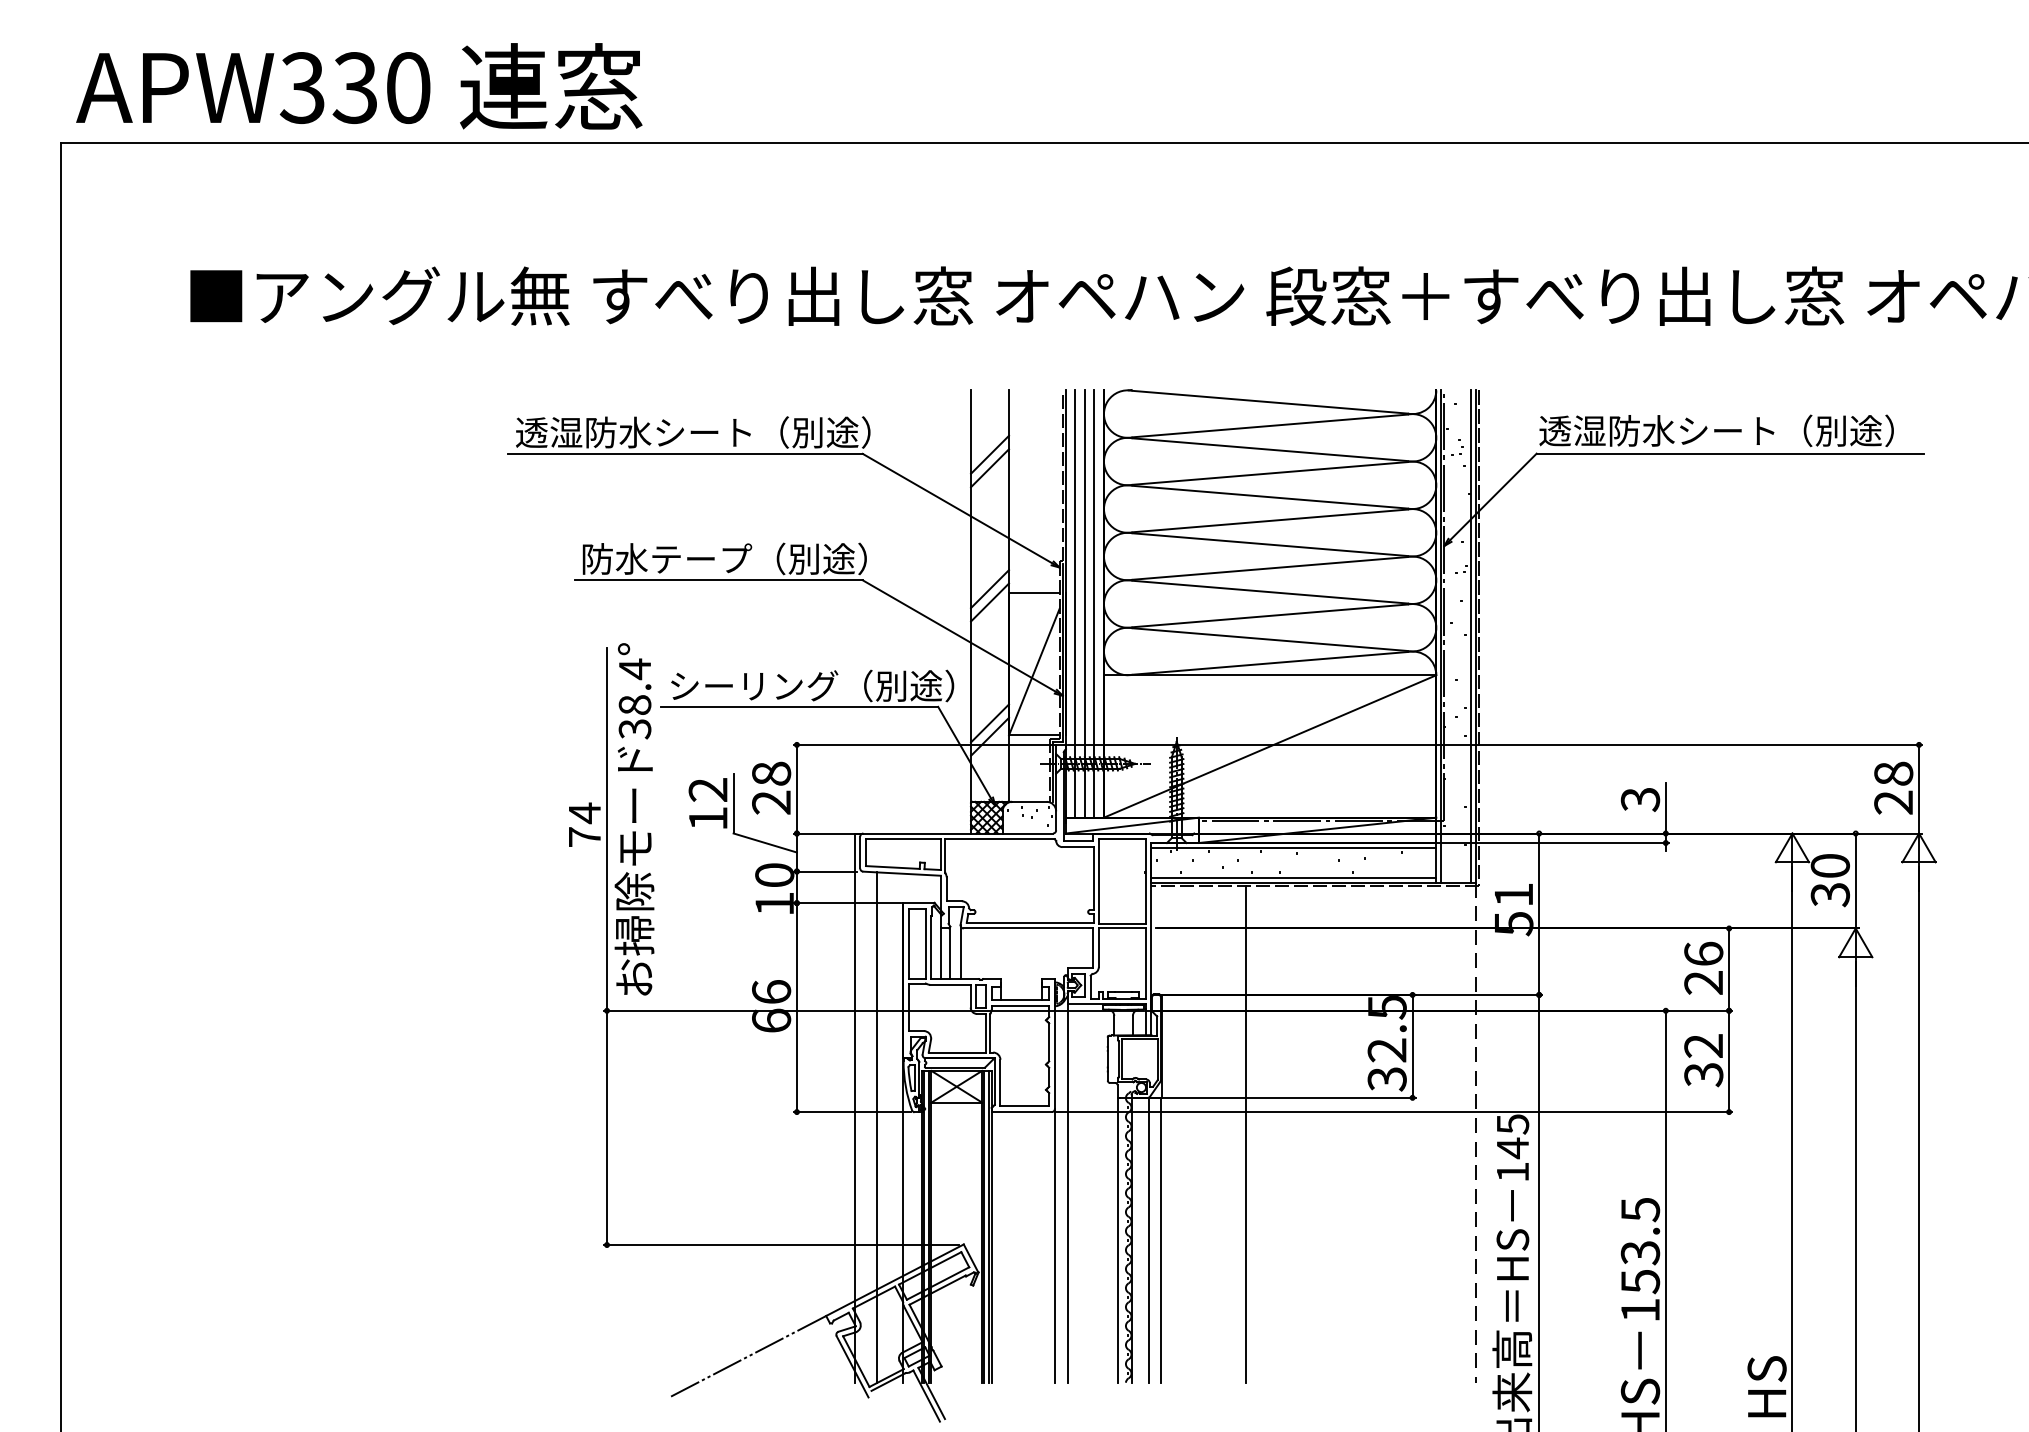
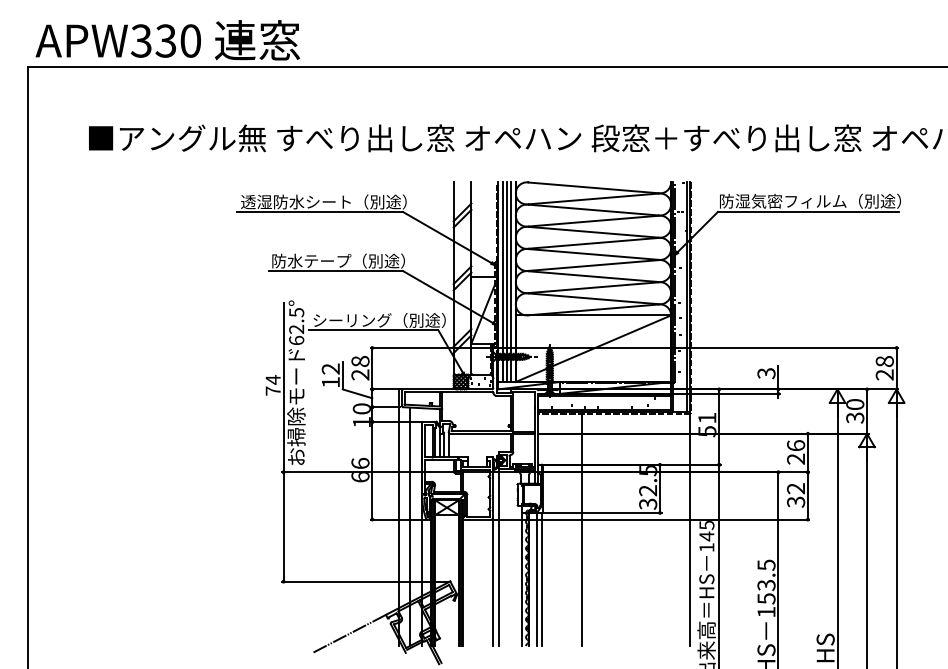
text: (1732, 429) -> (809, 200), 透湿防水シート（別途） -> 防湿気密フィルム（別途）
text: (634, 698) -> (296, 326), 38.4° -> 62.5°
line: (1475, 1133) -> (689, 529), dashed -> solid

